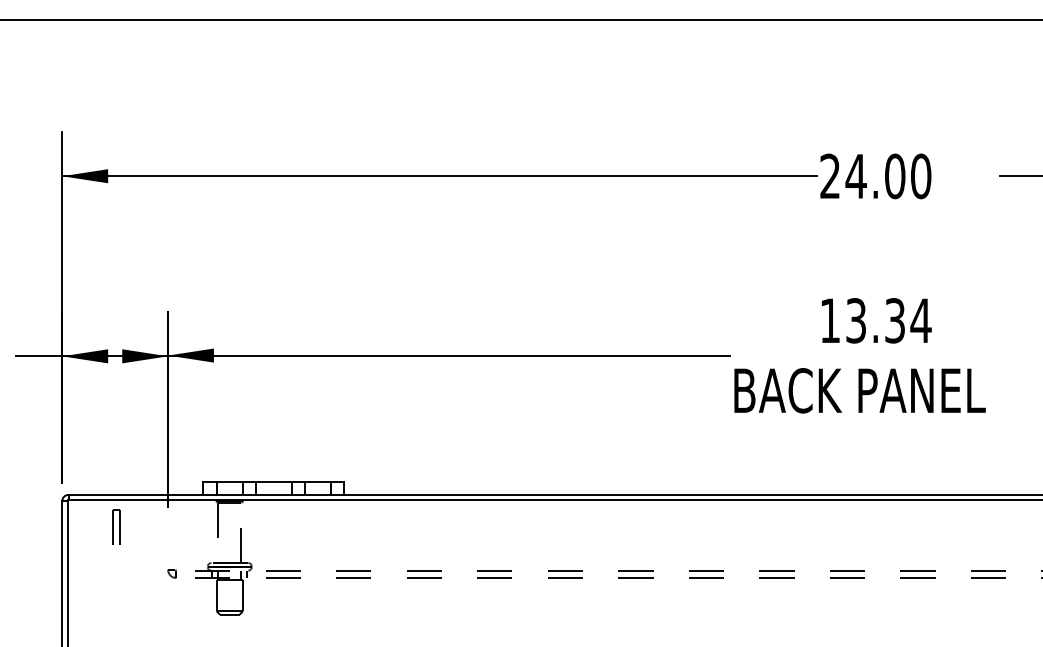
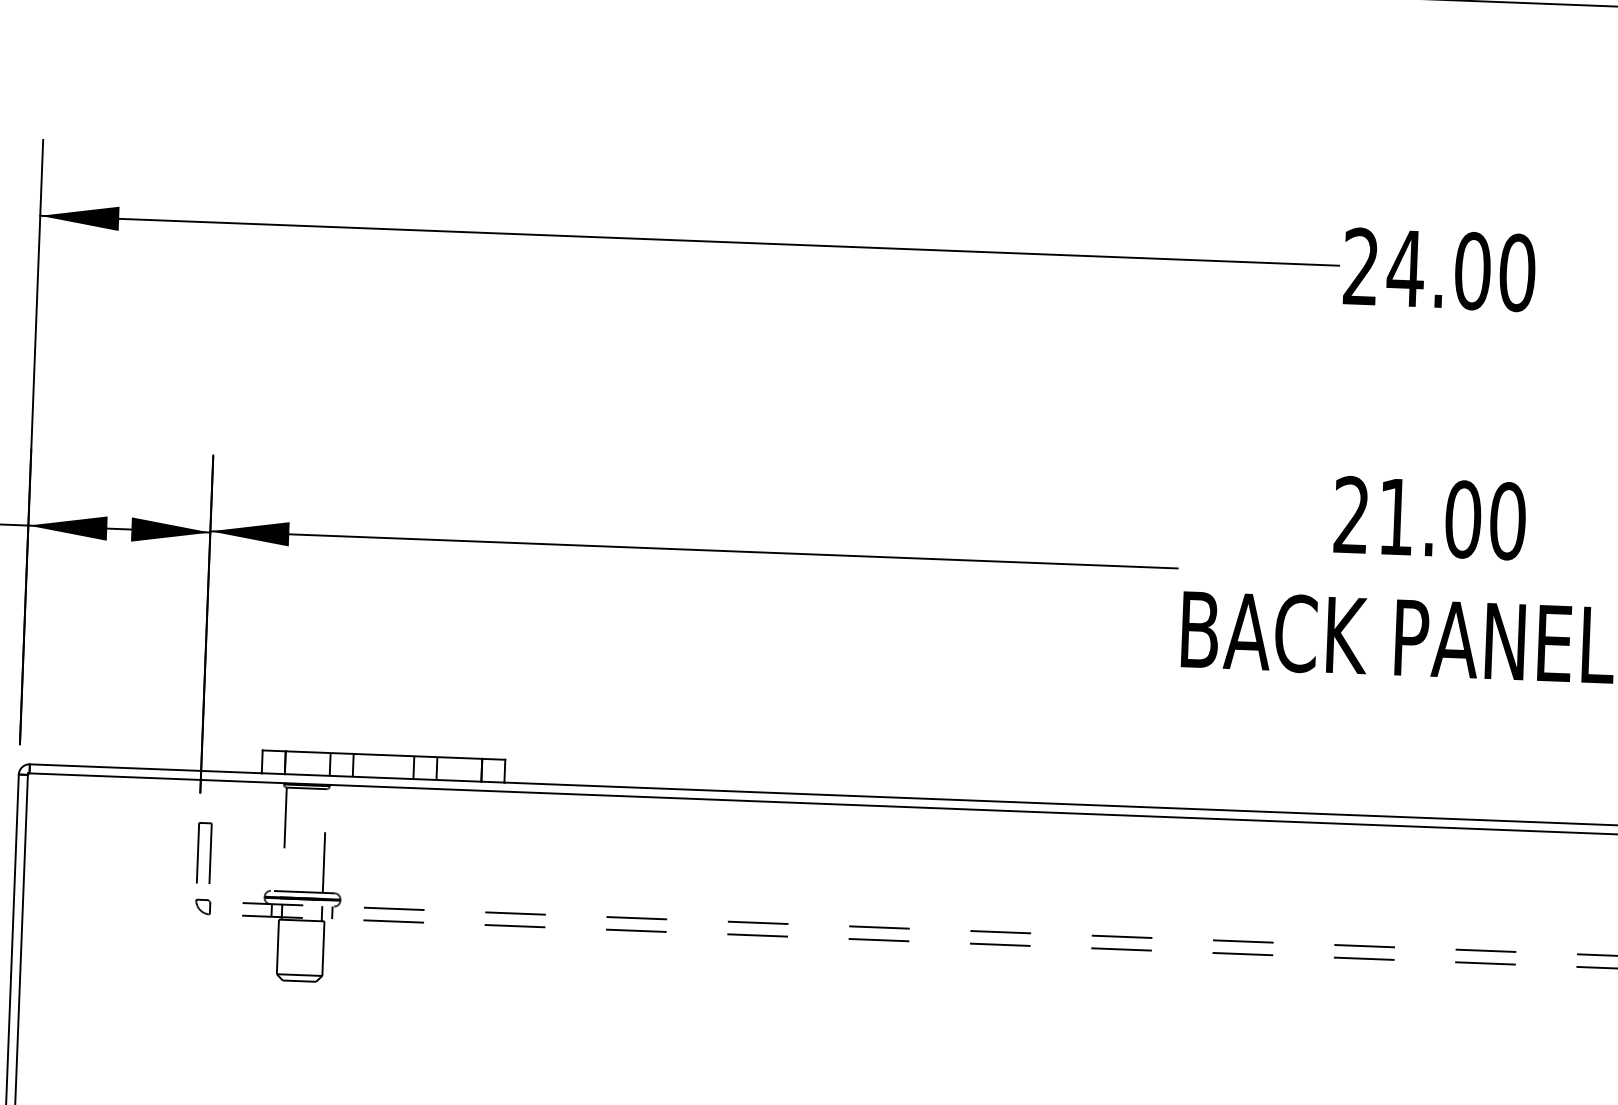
text: (875, 320) -> (1429, 517), 13.34 -> 21.00
part: (116, 526) -> (203, 851), moved

